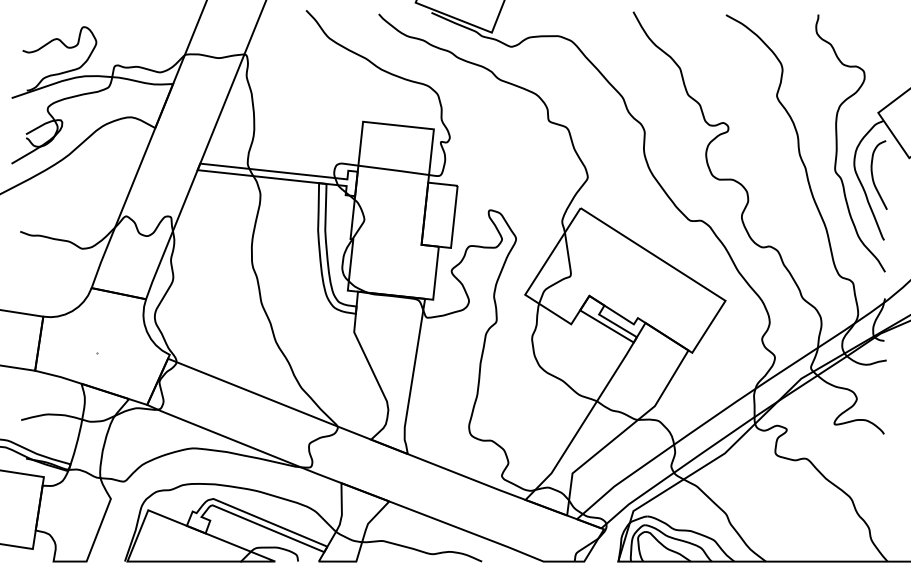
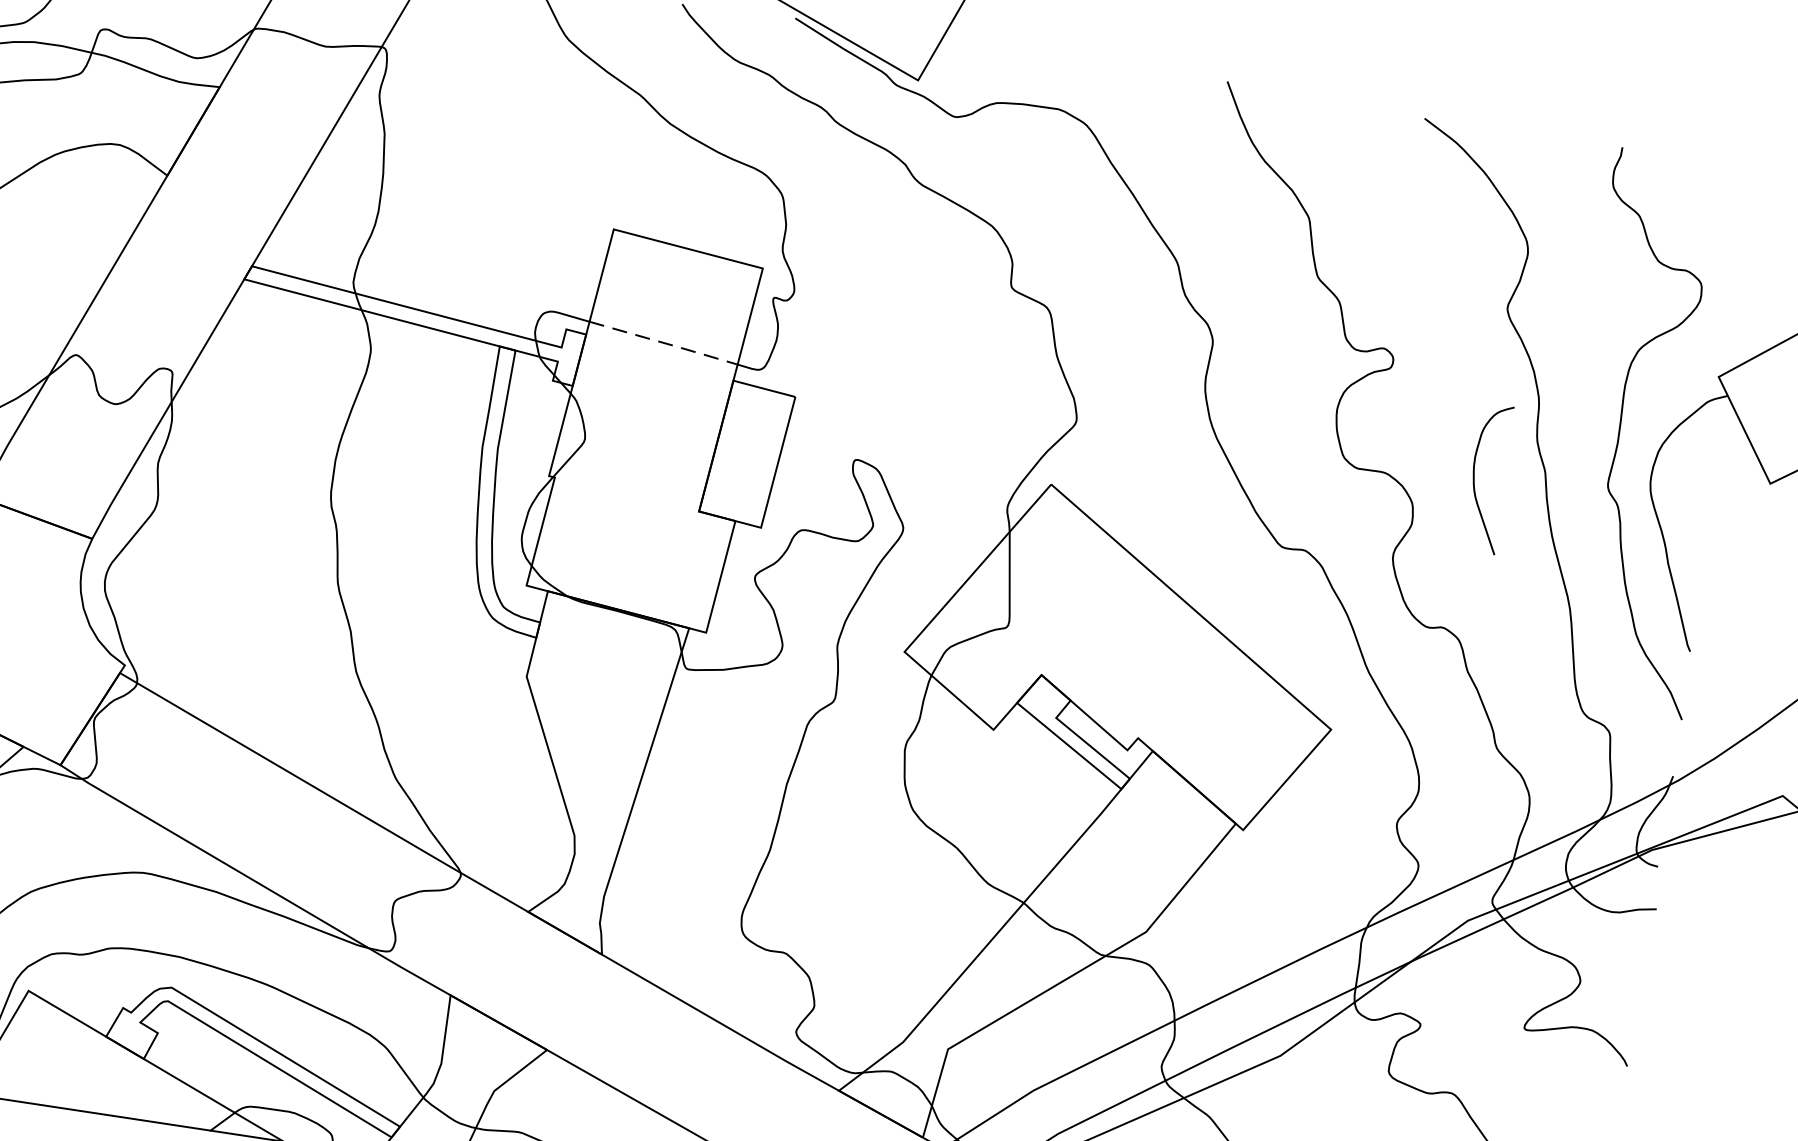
line: (394, 170) -> (665, 343), solid -> dashed
curve: (873, 175) -> (1476, 477), moved

